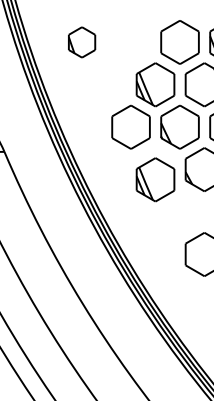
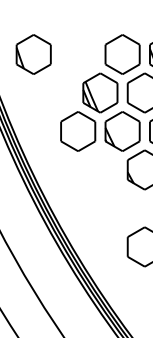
part: (81, 42) -> (33, 54), size x1.43
part: (155, 179) -> (100, 178), removed

